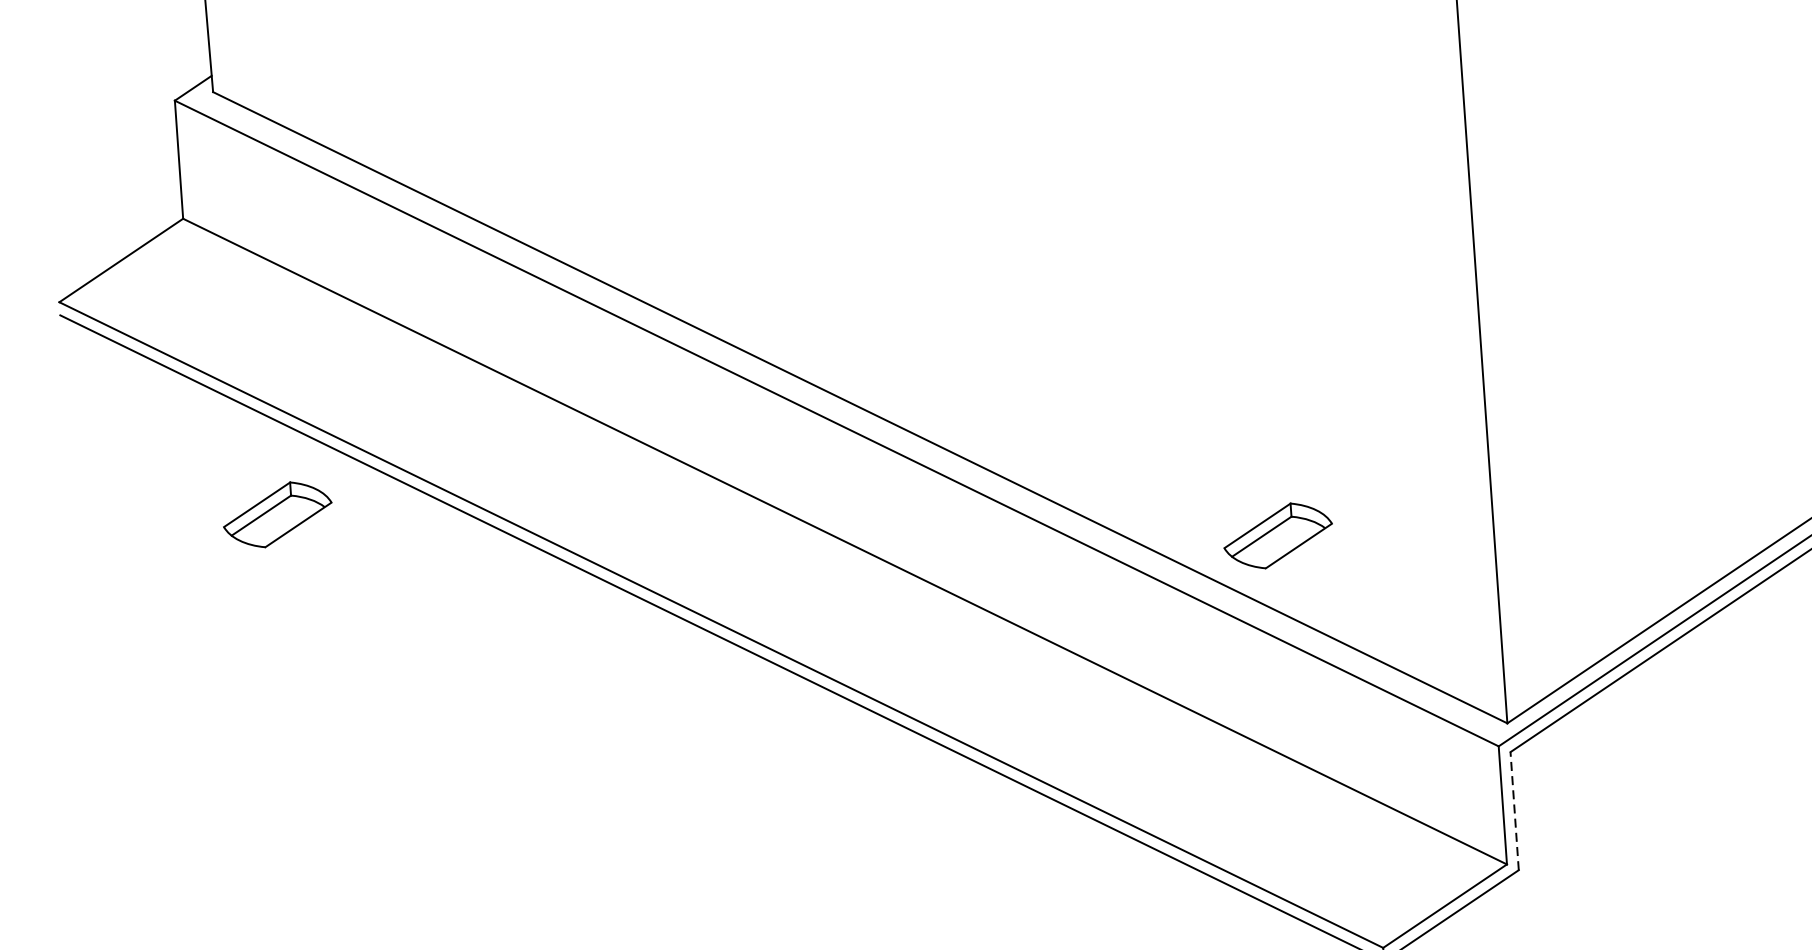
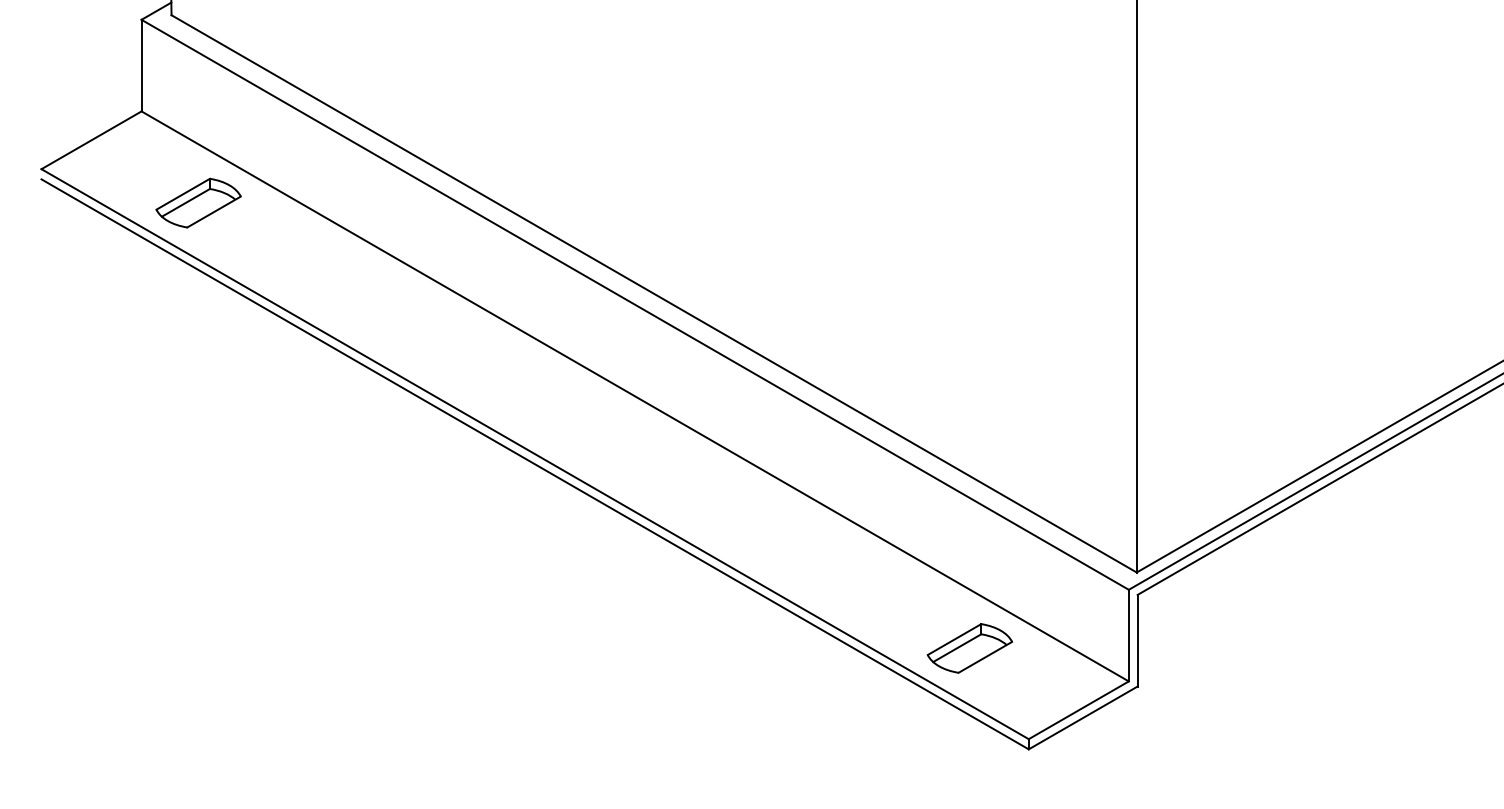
part: (277, 514) -> (198, 202), moved
part: (1277, 536) -> (969, 648), moved
line: (1514, 810) -> (1137, 640), dashed -> solid

